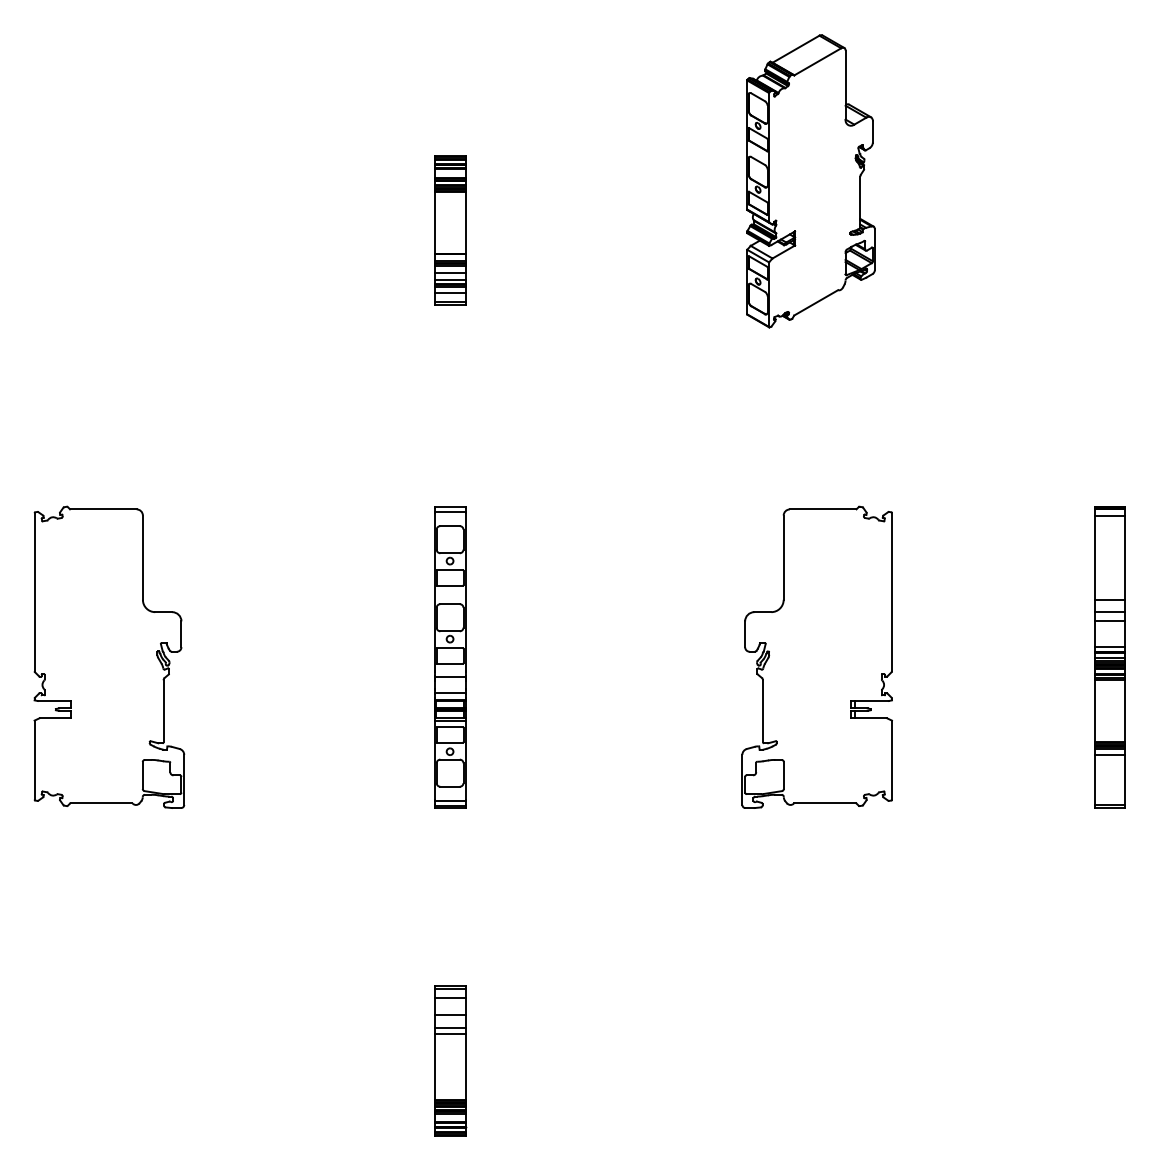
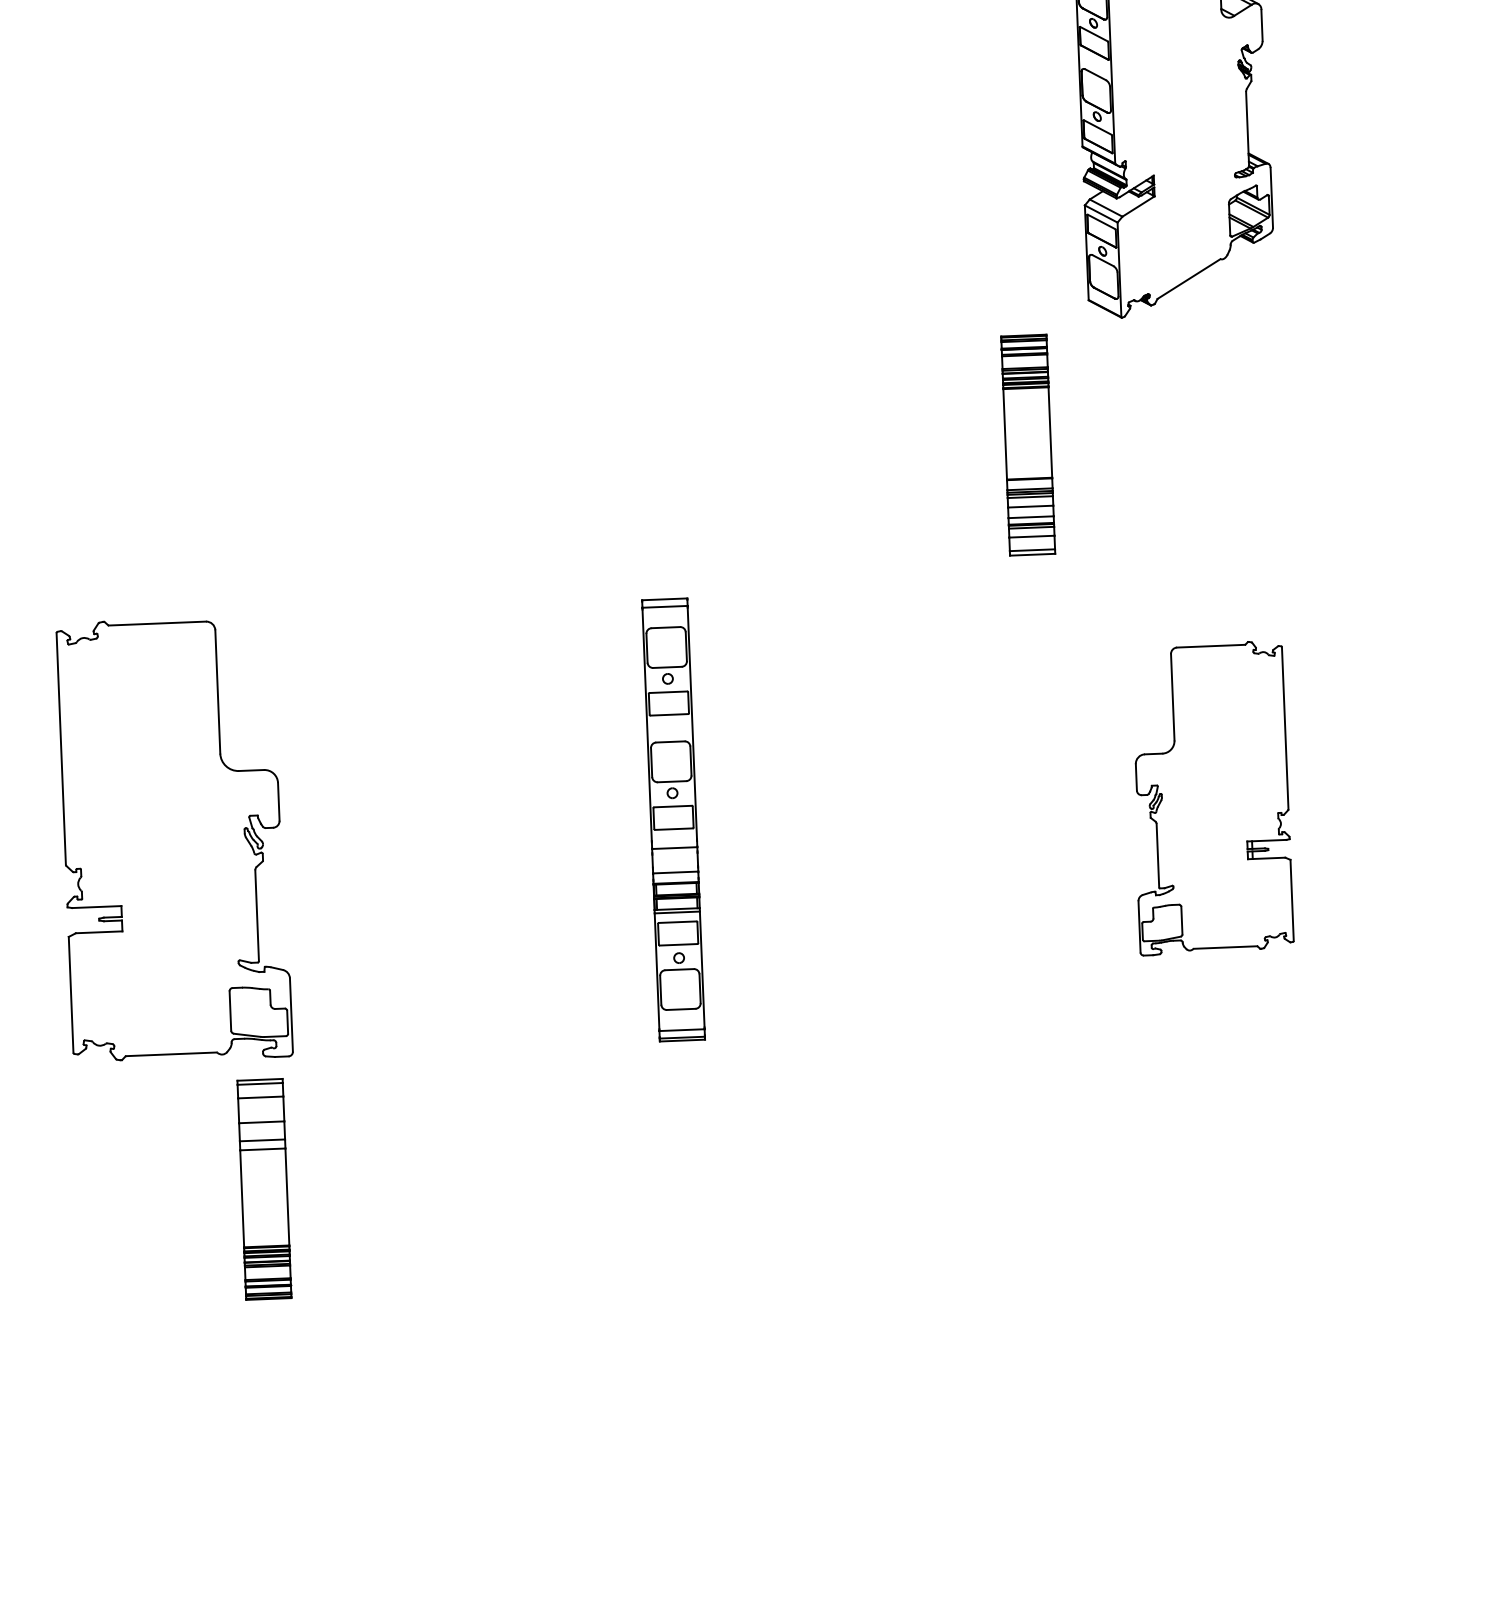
part: (450, 230) -> (1028, 444), moved
part: (816, 656) -> (1210, 797), size x0.7
part: (450, 1060) -> (265, 1188), moved

